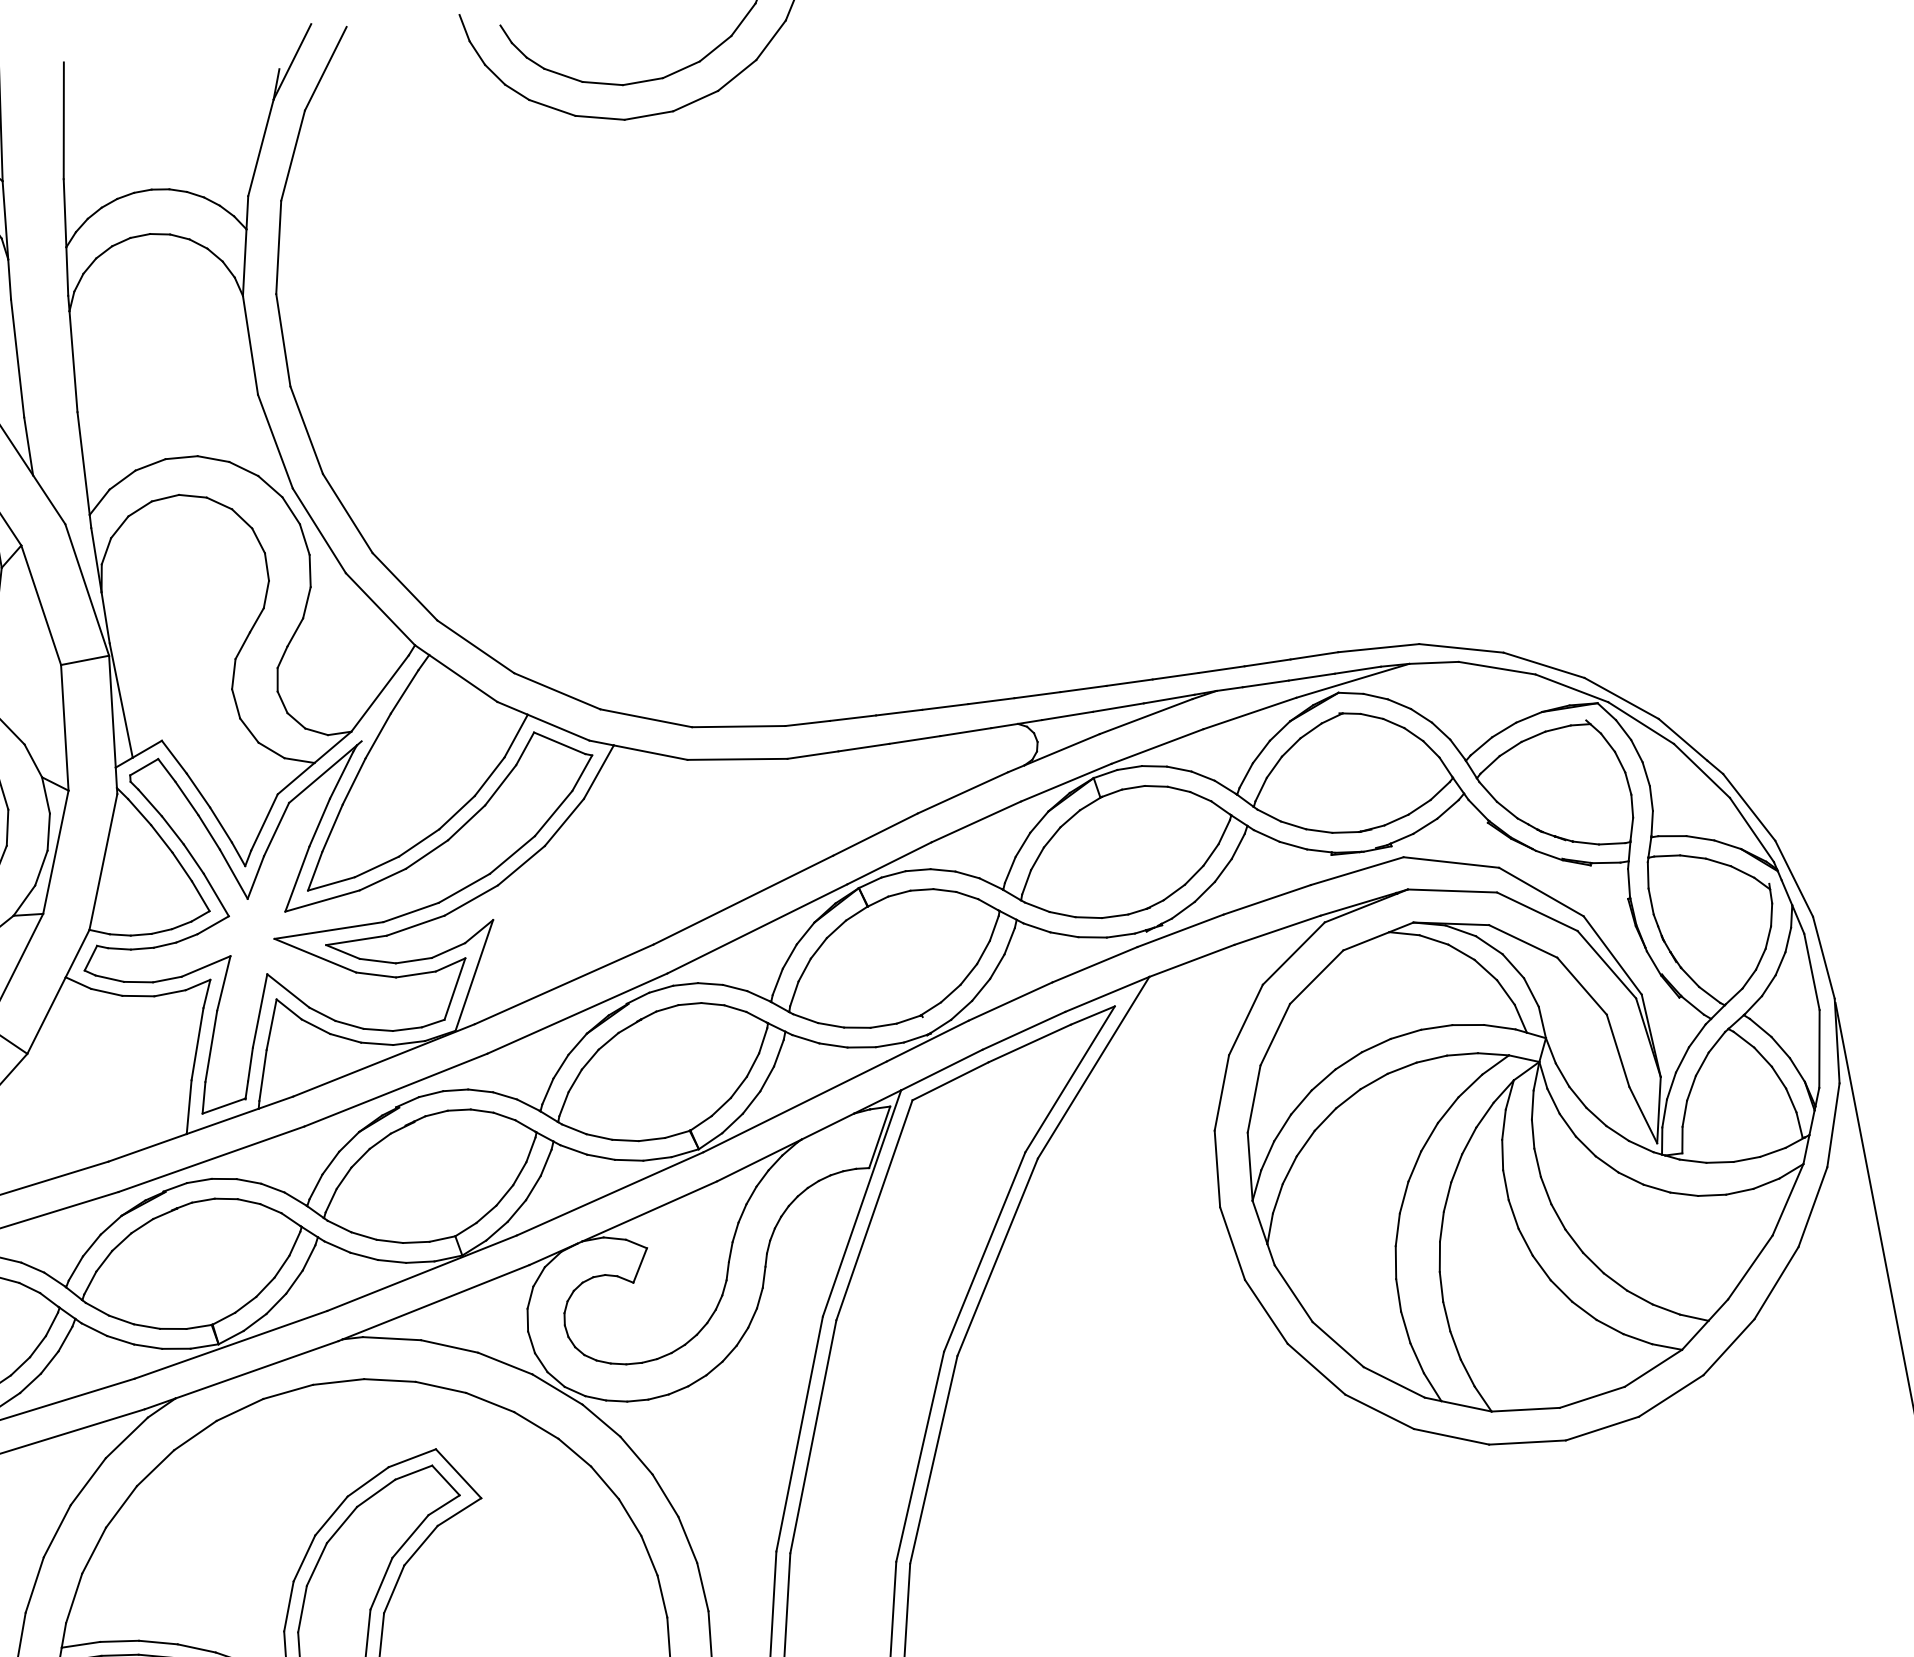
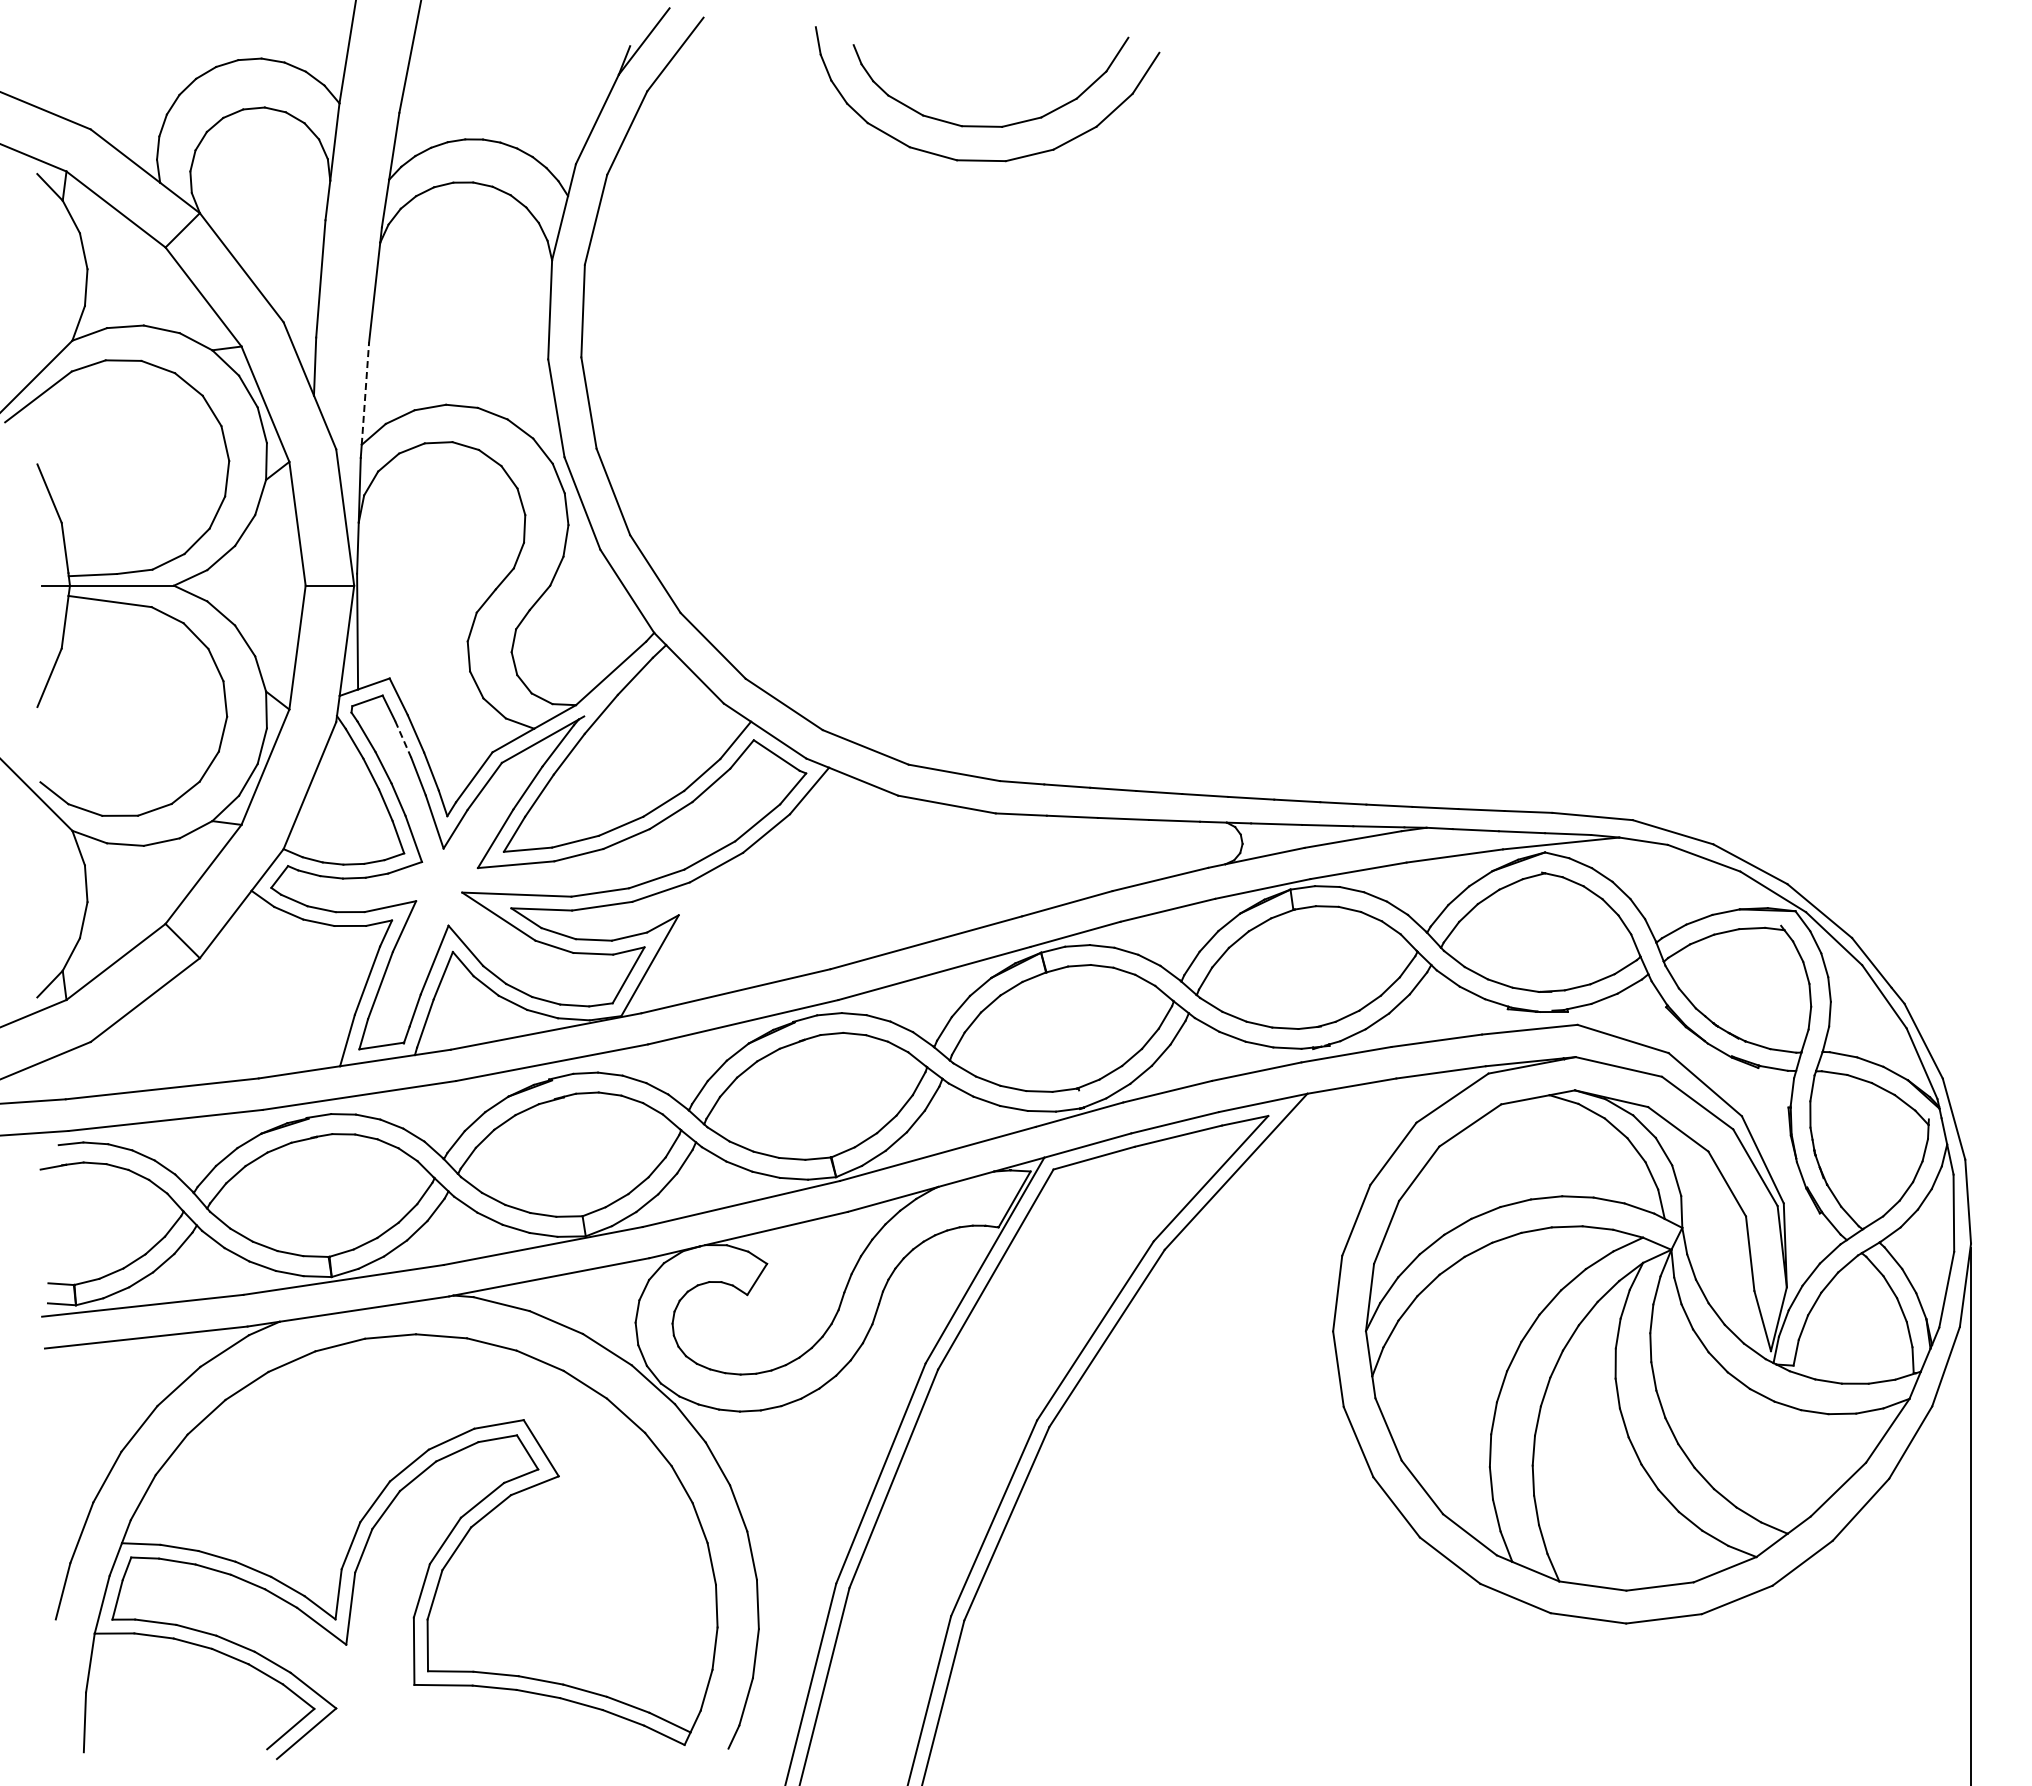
line: (83, 463) -> (365, 393), solid -> dashed
line: (187, 797) -> (403, 738), solid -> dashed

